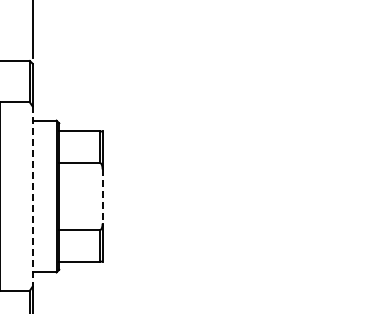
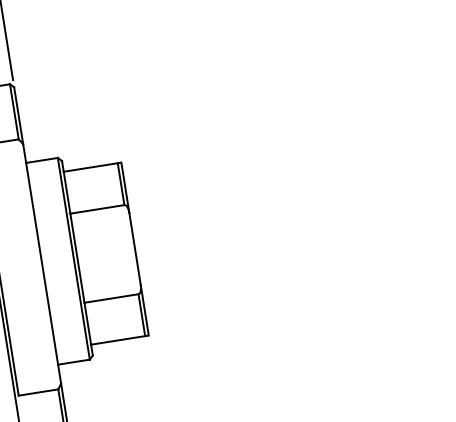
line: (32, 197) -> (42, 265), dashed -> solid
line: (102, 197) -> (135, 250), dashed -> solid

